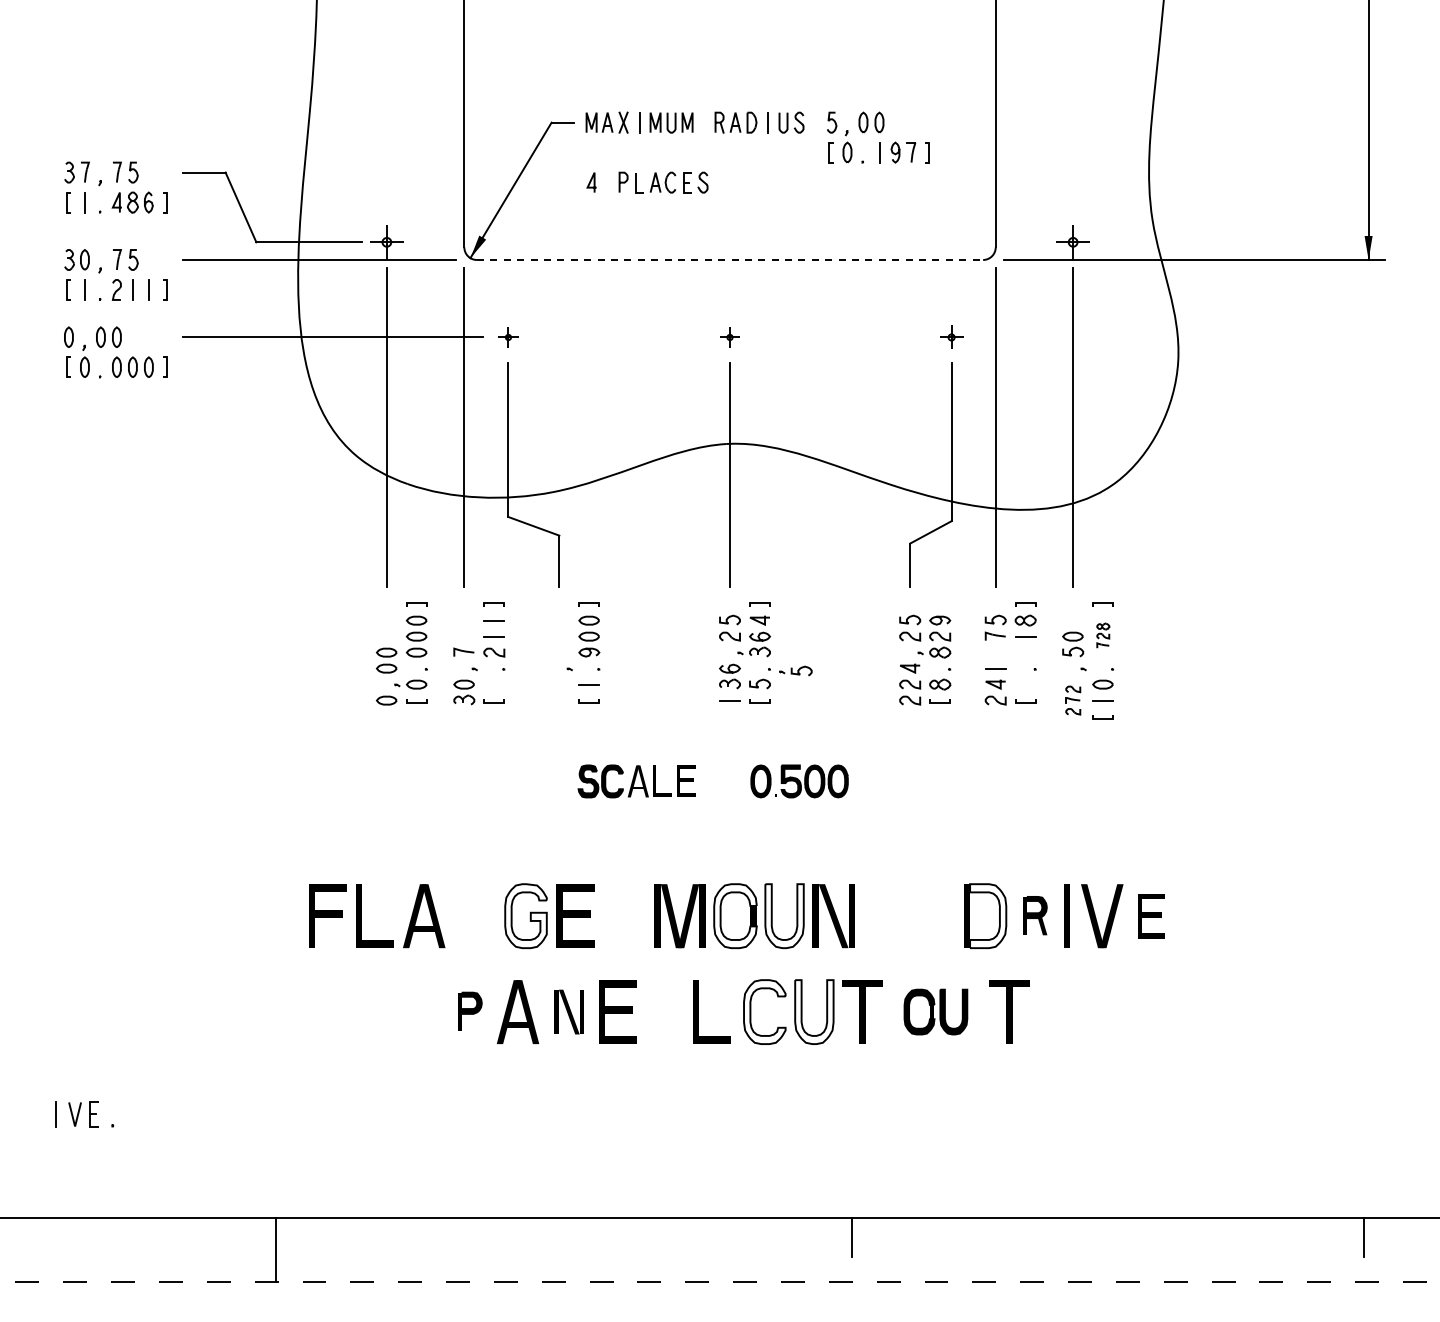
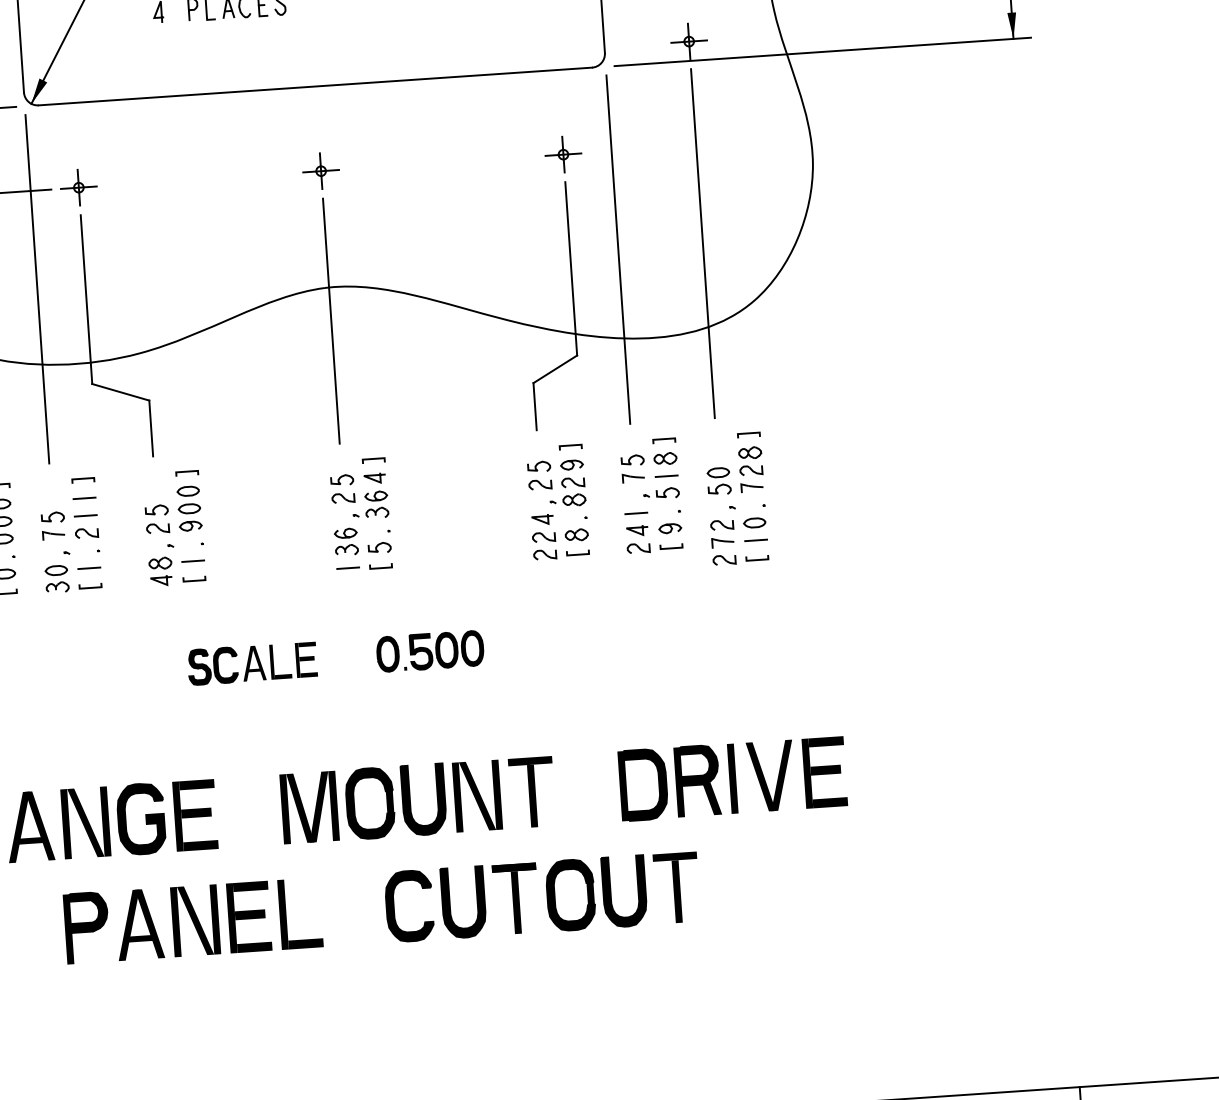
line: (730, 259) -> (315, 85), dashed -> solid
part: (508, 337) -> (78, 187), size x1.67
part: (729, 337) -> (320, 171), size x1.67
part: (951, 337) -> (563, 154), size x1.43
line: (939, 603) -> (569, 446), added
curve: (463, 634) -> (51, 515), added
part: (1103, 635) -> (751, 469), size x1.67
part: (559, 643) -> (157, 518), added
part: (795, 670) -> (661, 492), moved
curve: (1025, 683) -> (669, 527), added
line: (493, 684) -> (88, 568), added
part: (559, 691) -> (161, 570), added
part: (1073, 700) -> (723, 542), size x1.43
part: (883, 915) -> (532, 791), added
part: (1035, 915) -> (698, 780), size x1.67
part: (1151, 915) -> (825, 771), size x1.43
part: (475, 916) -> (86, 823), added
fill: (525, 916) -> (140, 819), added
fill: (735, 916) -> (370, 803), added
fill: (784, 916) -> (423, 800), added
fill: (988, 916) -> (646, 784), added
part: (470, 1011) -> (87, 927), size x1.67
part: (569, 1011) -> (195, 920), size x1.43
part: (698, 1011) -> (285, 913), moved
part: (935, 1011) -> (596, 892), size x1.43
fill: (764, 1012) -> (409, 906), added
fill: (814, 1012) -> (463, 902), added

